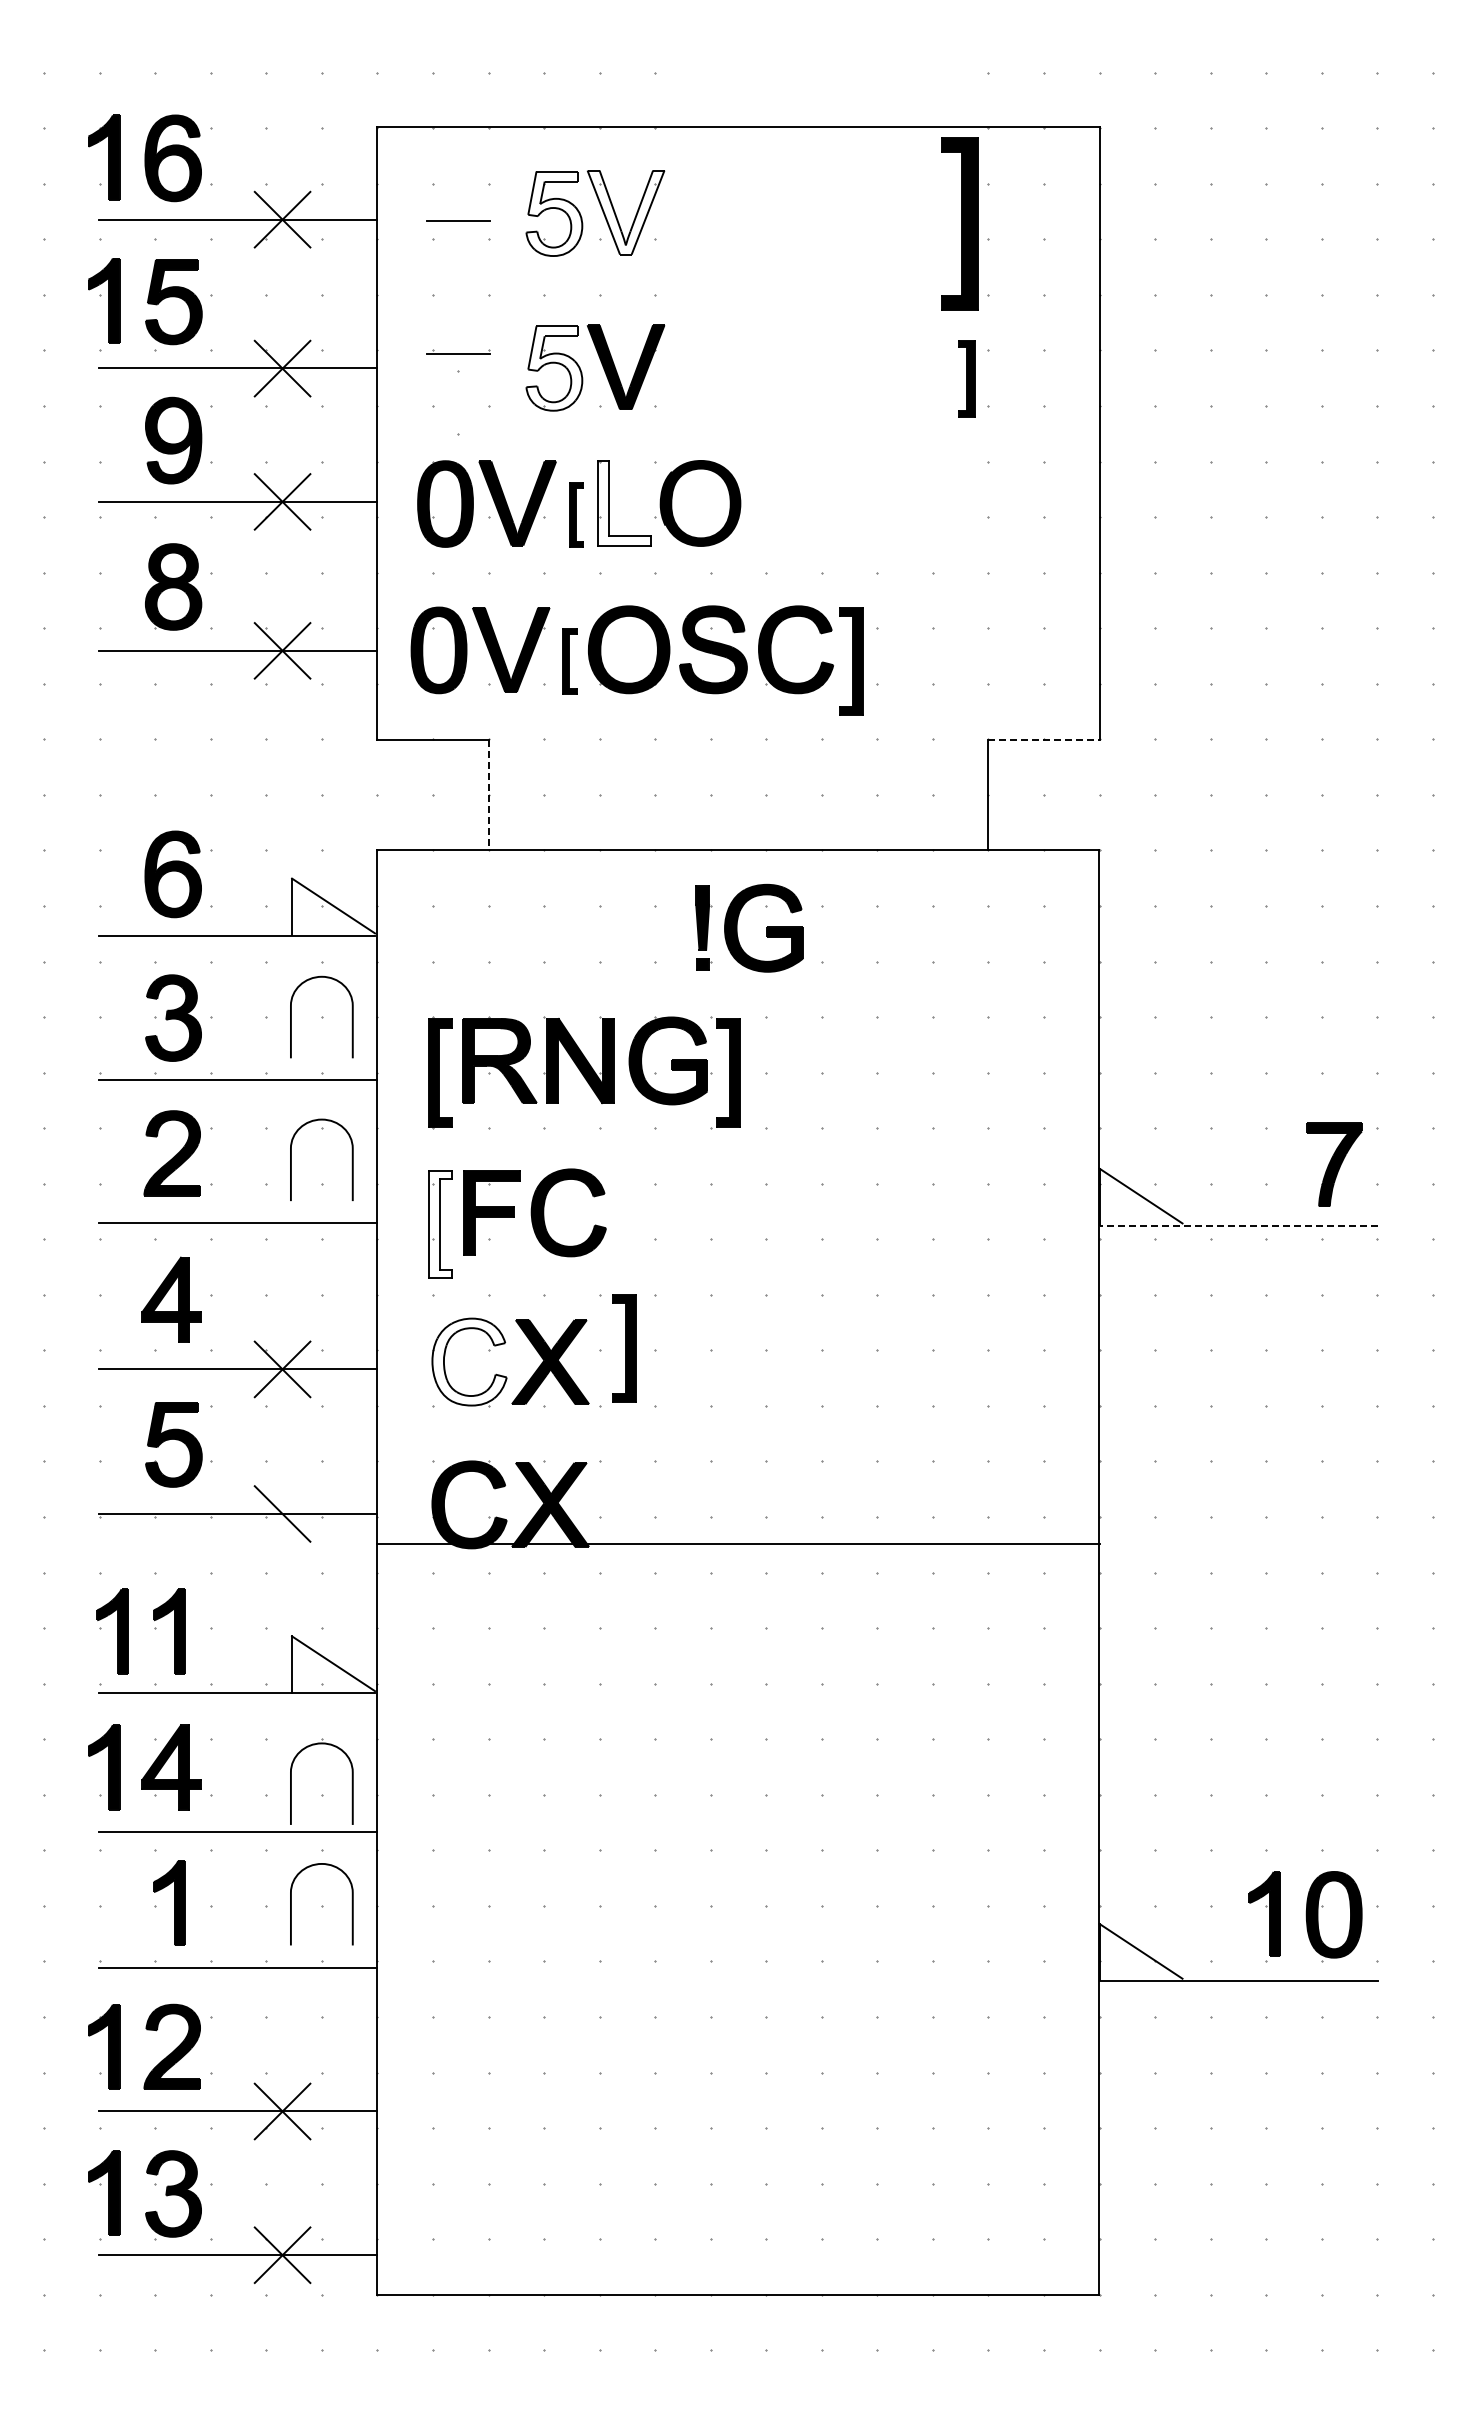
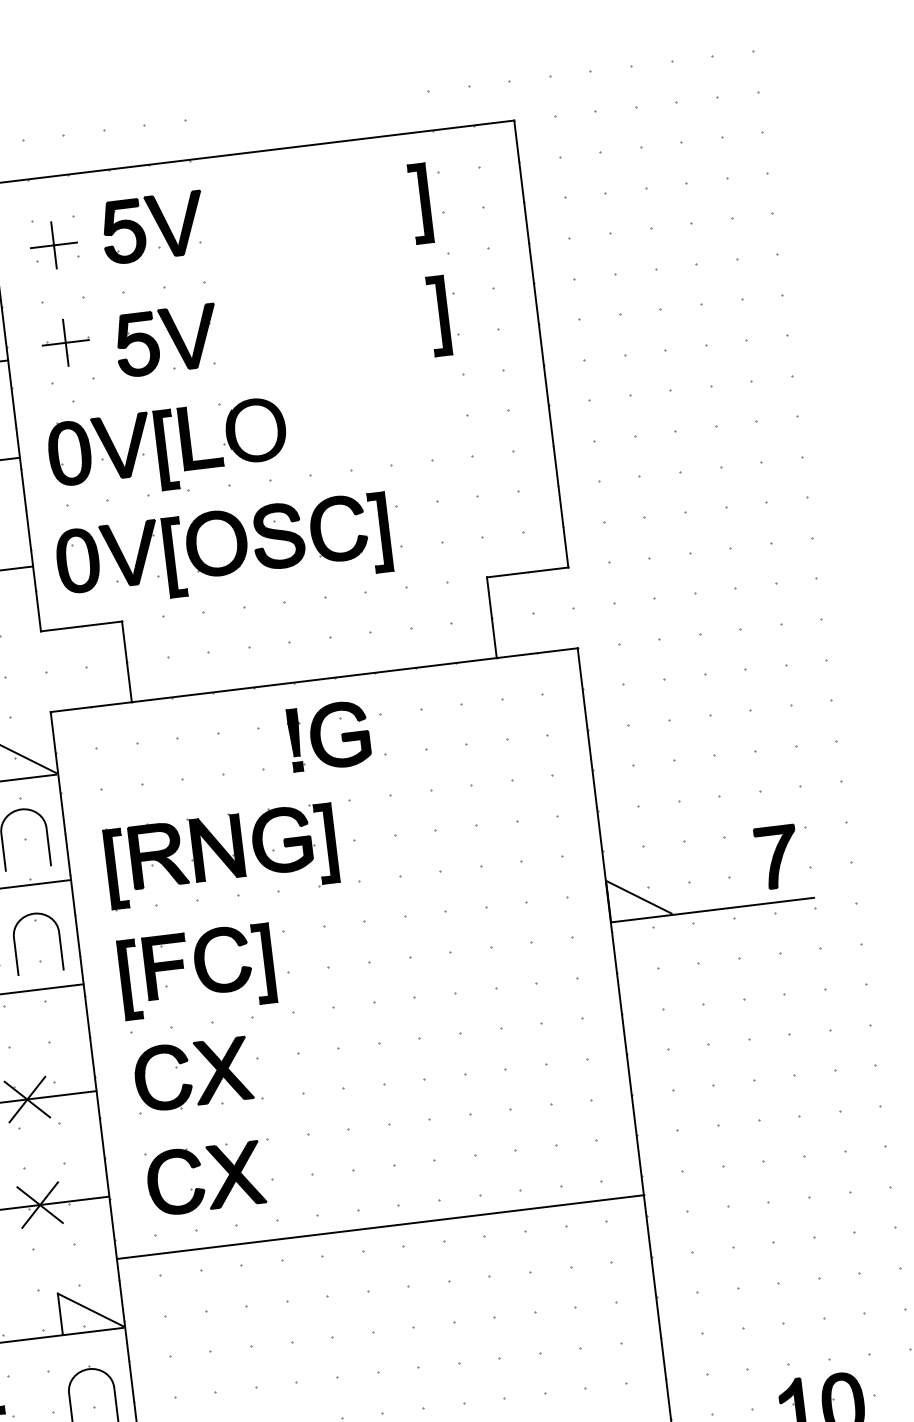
fill: (625, 212) -> (175, 224), added
fill: (554, 213) -> (123, 231), added
line: (458, 220) -> (54, 245), added
part: (959, 224) -> (420, 203), size x0.62
line: (458, 353) -> (66, 342), added
fill: (554, 368) -> (137, 344), added
part: (966, 378) -> (439, 315), size x1.43
fill: (624, 503) -> (200, 437), added
part: (576, 514) -> (166, 449), size x1.67
part: (569, 661) -> (174, 557), size x1.67
line: (1044, 739) -> (527, 572), dashed -> solid
line: (488, 795) -> (127, 662), dashed -> solid
fill: (440, 1224) -> (129, 979), added
line: (1238, 1225) -> (712, 910), dashed -> solid
part: (624, 1348) -> (264, 963), moved
fill: (469, 1361) -> (163, 1077), added
line: (282, 1513) -> (40, 1204), added
line: (738, 1544) -> (380, 1227), moved

